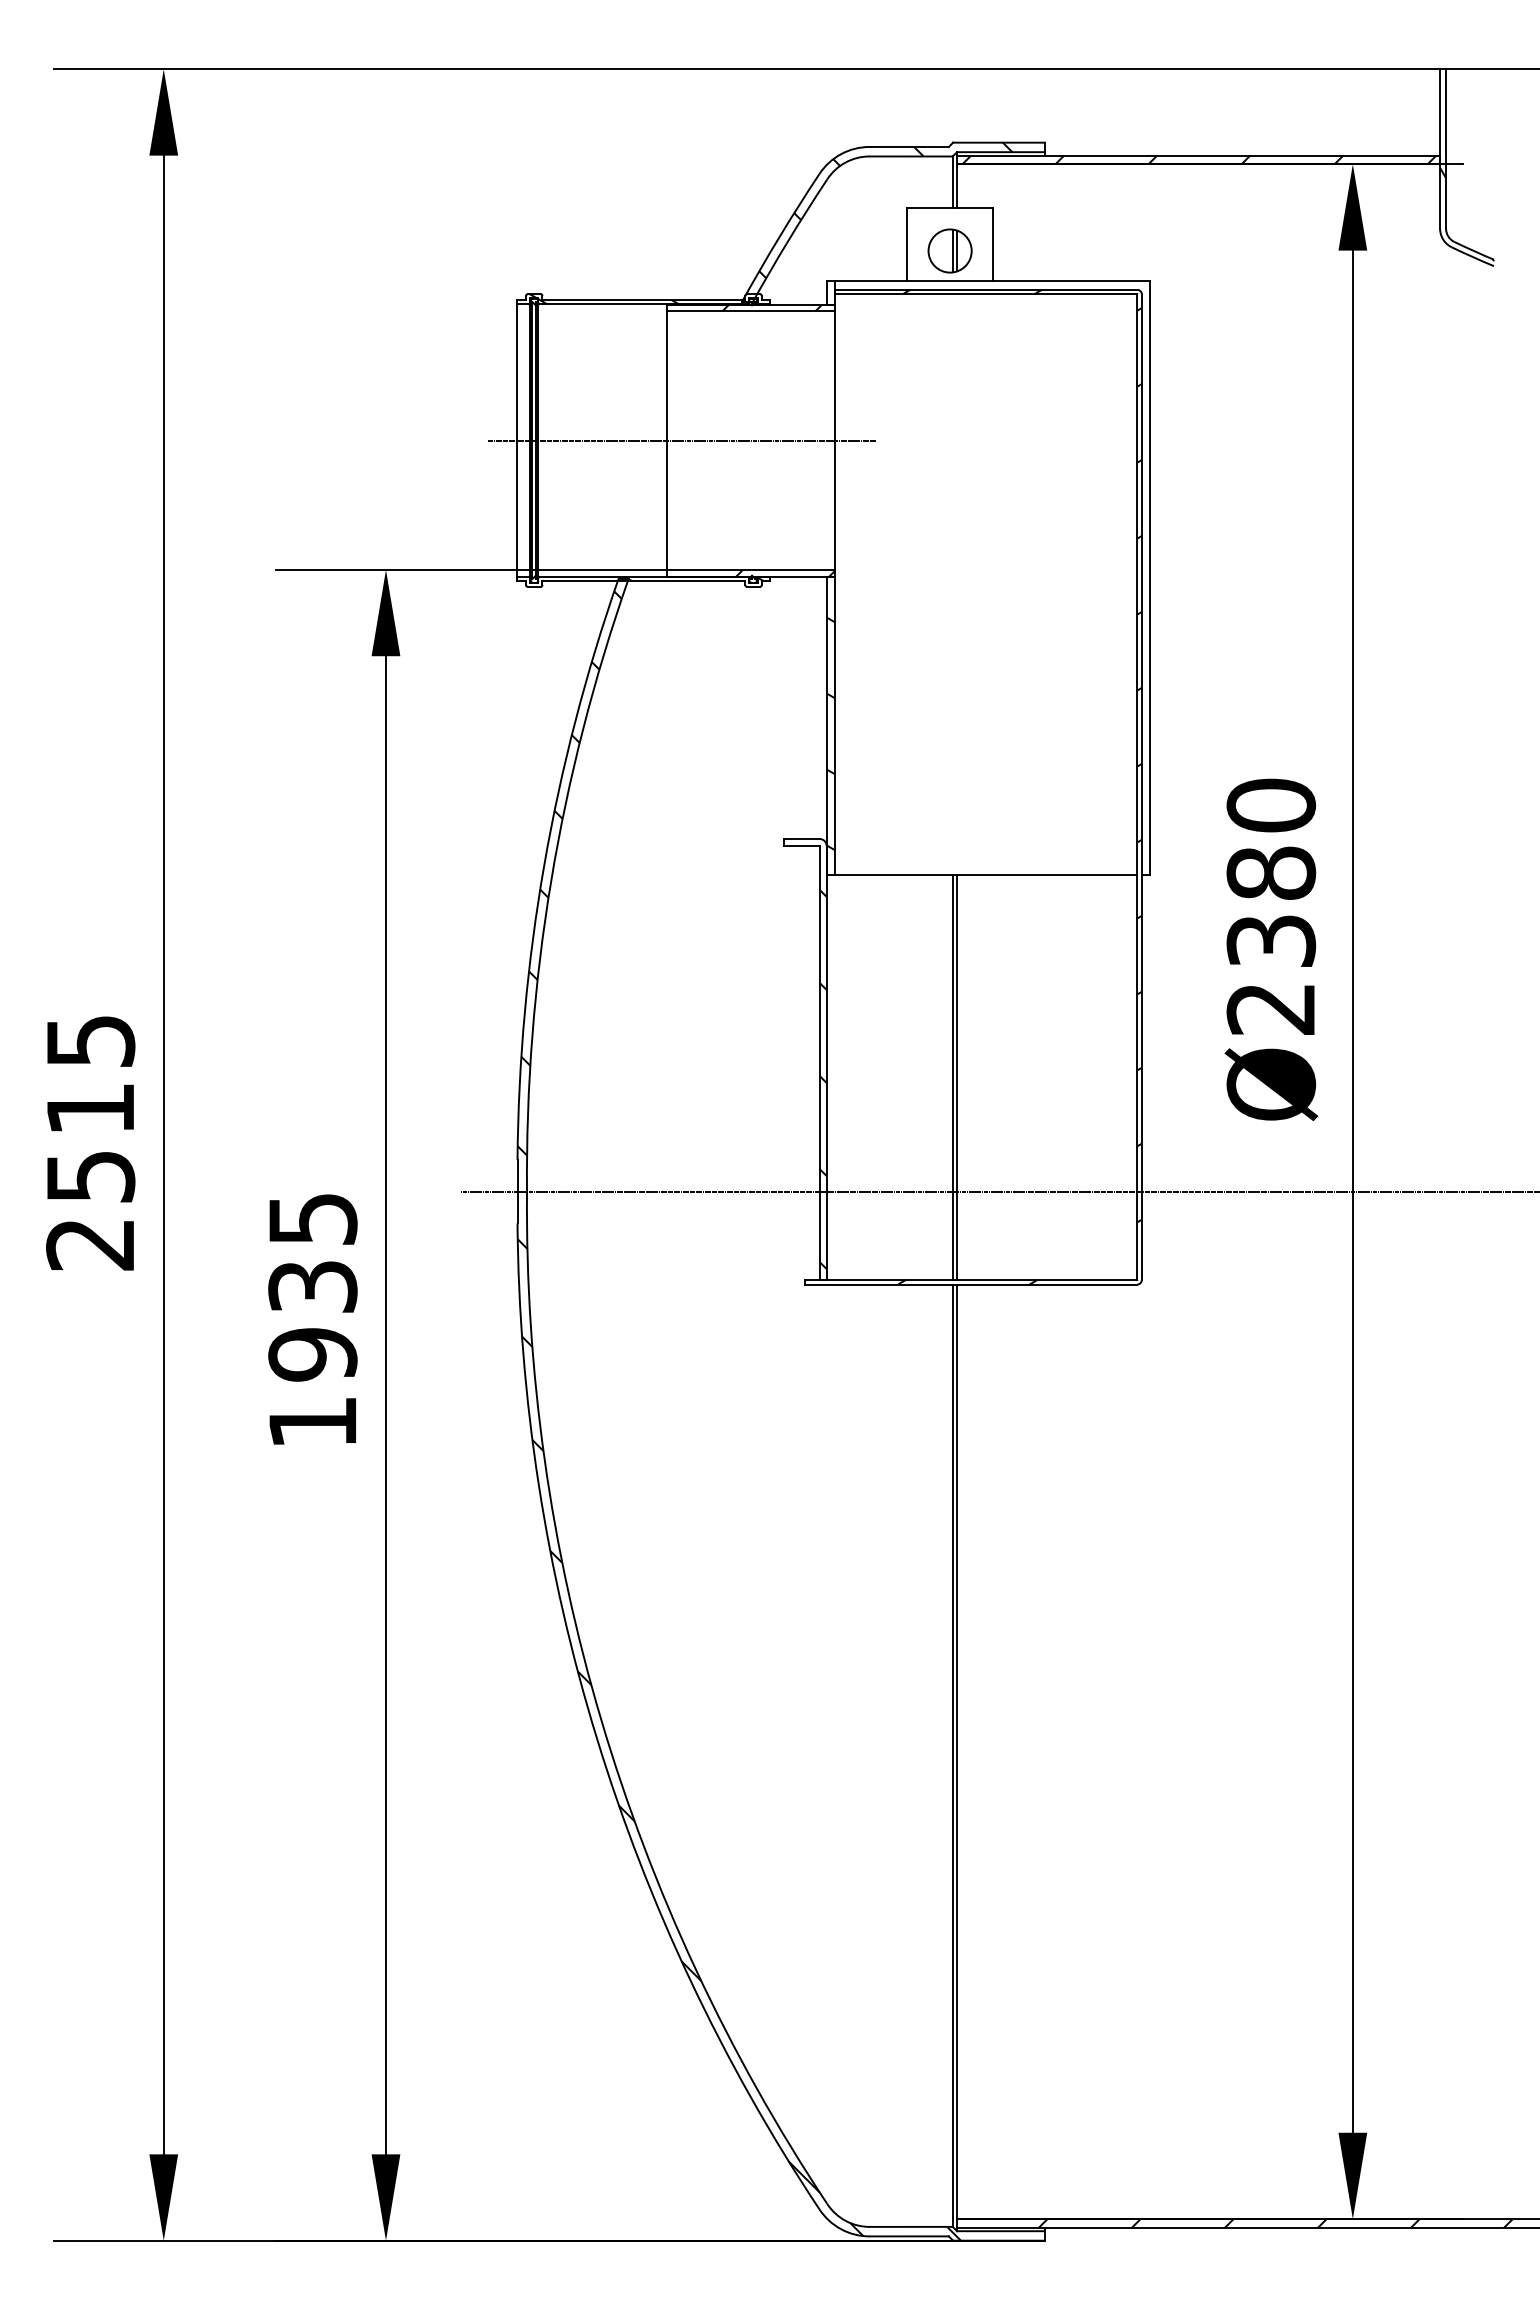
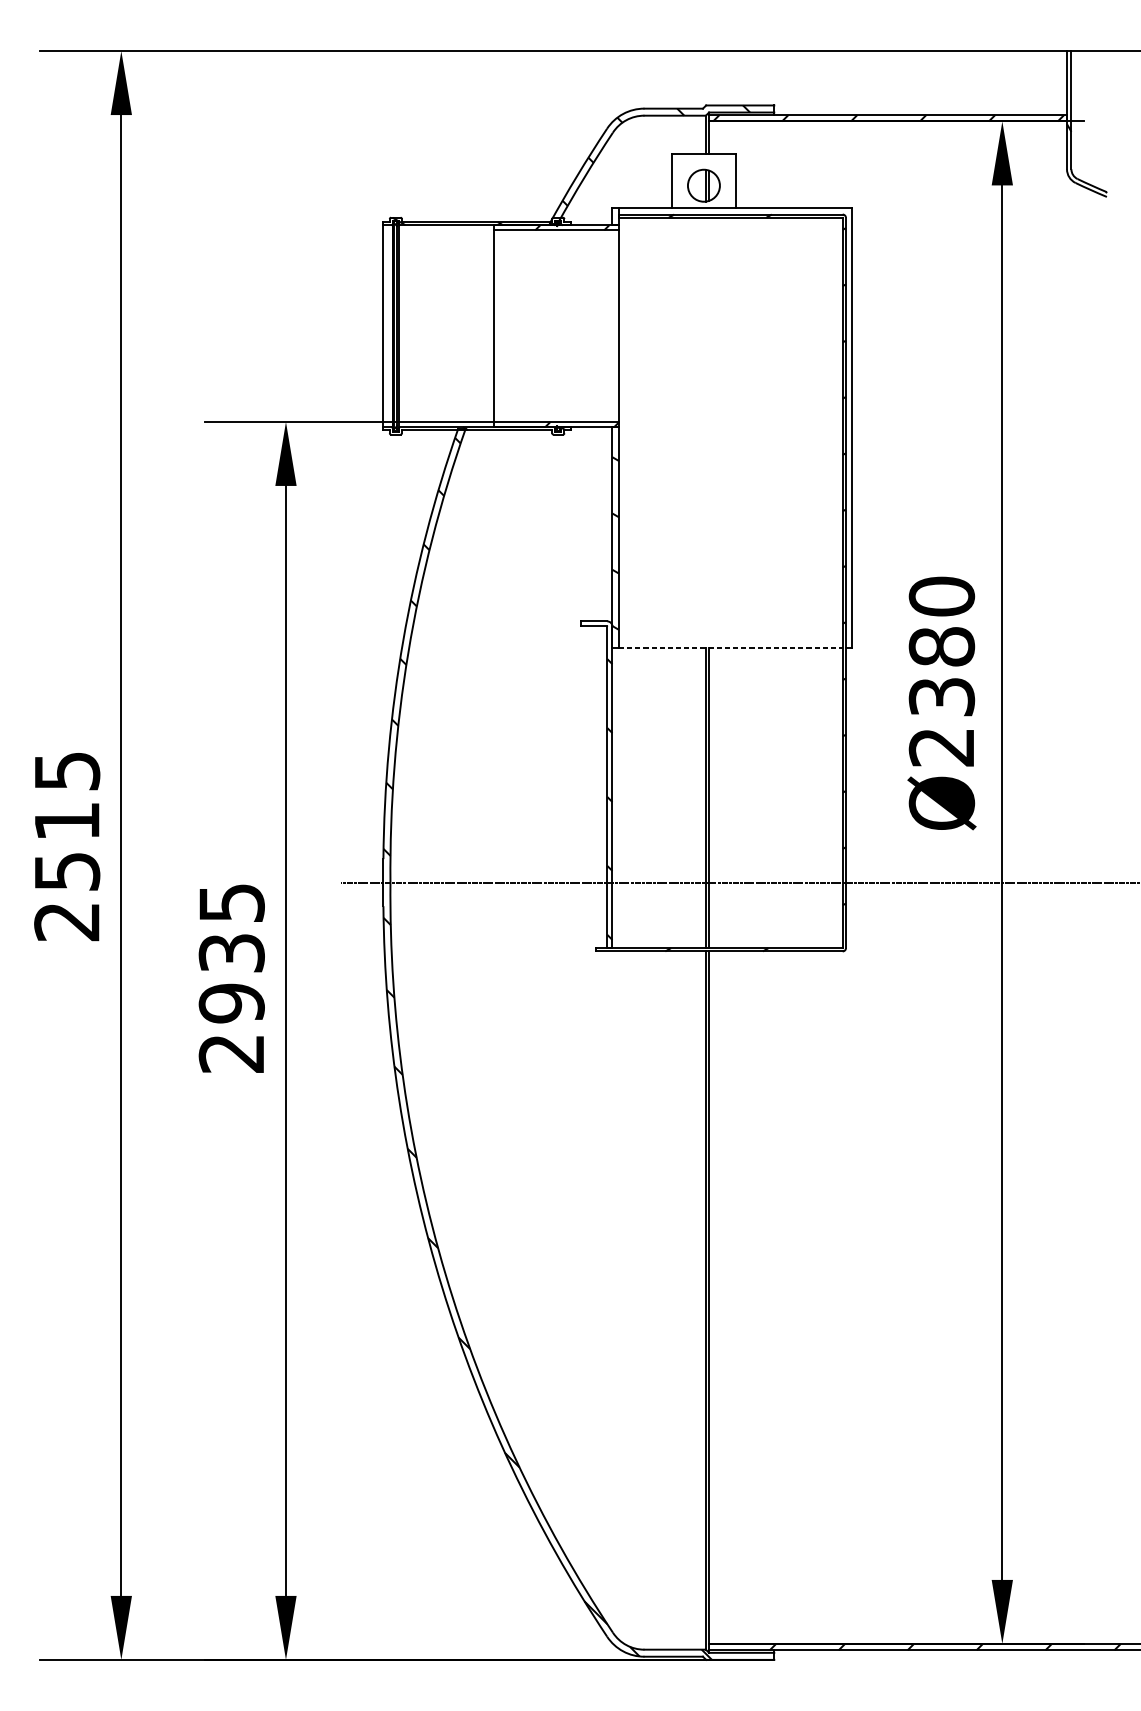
line: (682, 440) -> (505, 326), removed
line: (986, 875) -> (730, 648), solid -> dashed
text: (311, 1423) -> (230, 1054), 1935 -> 2935

